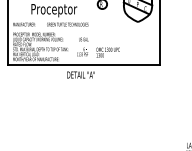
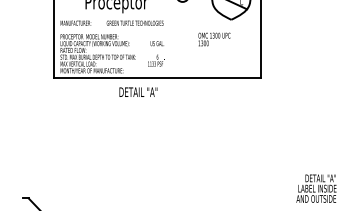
text: (108, 52) -> (214, 39), moved
text: (81, 74) -> (138, 91), moved

